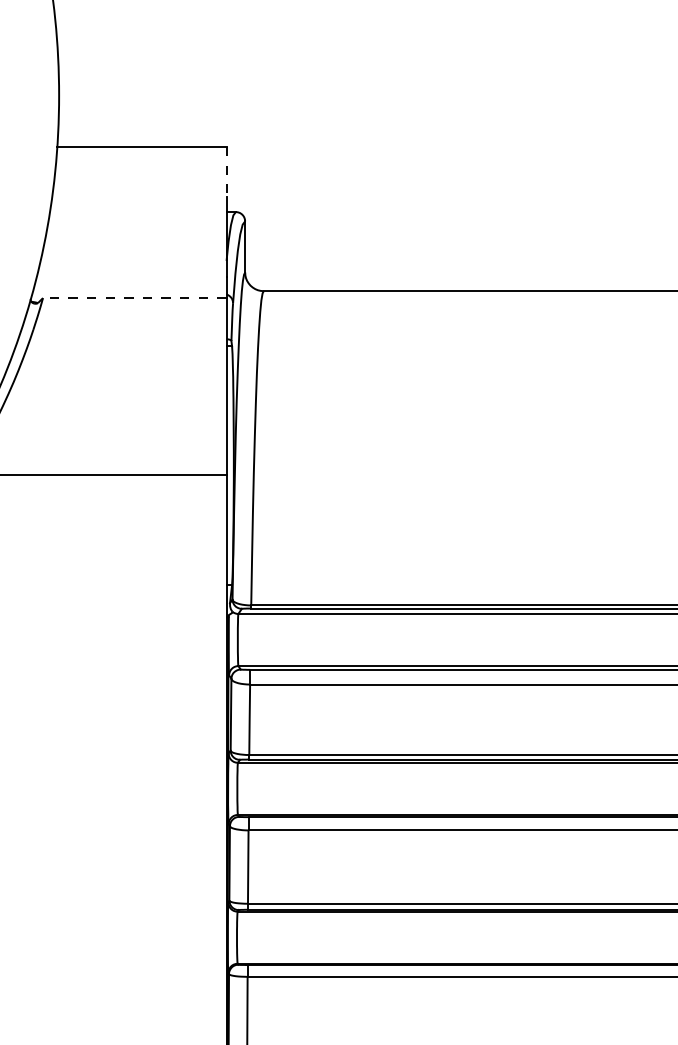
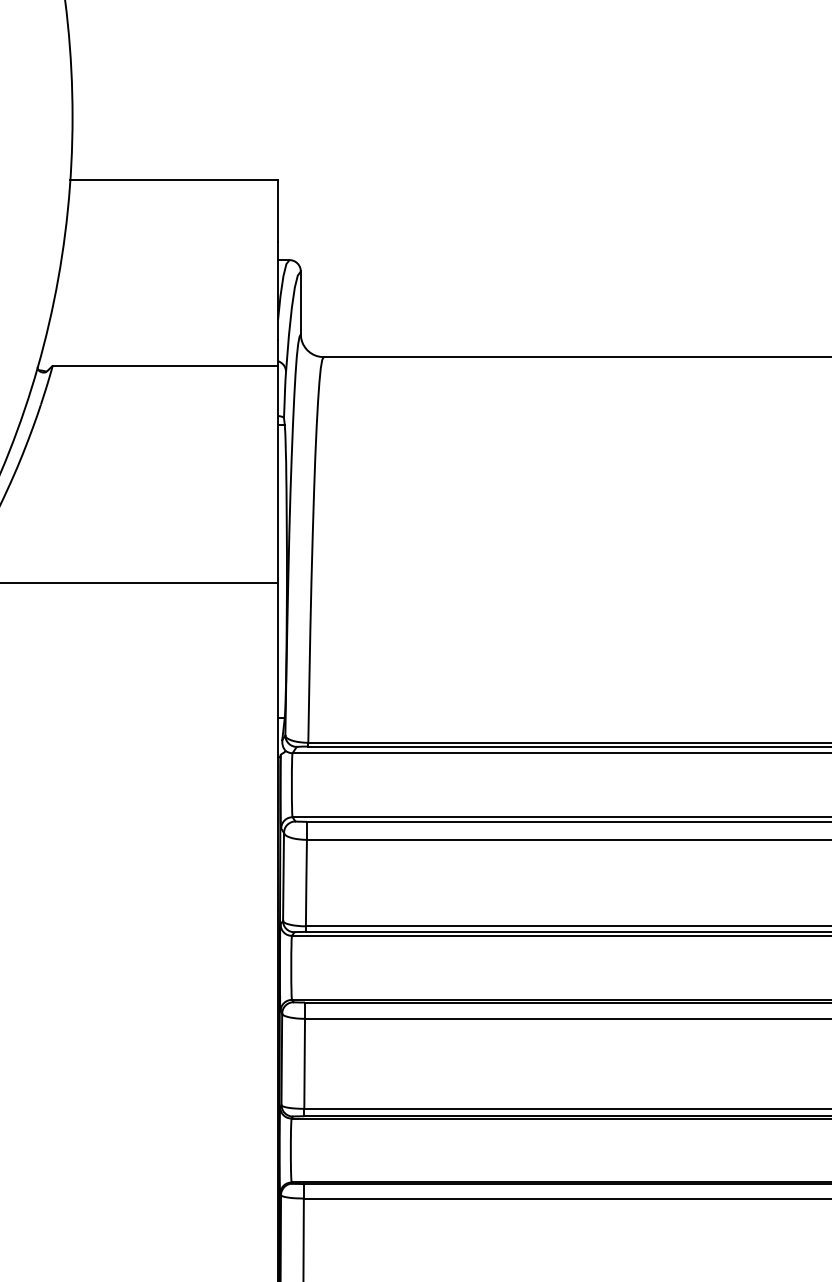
line: (226, 172) -> (277, 211), dashed -> solid
line: (134, 298) -> (165, 366), dashed -> solid

